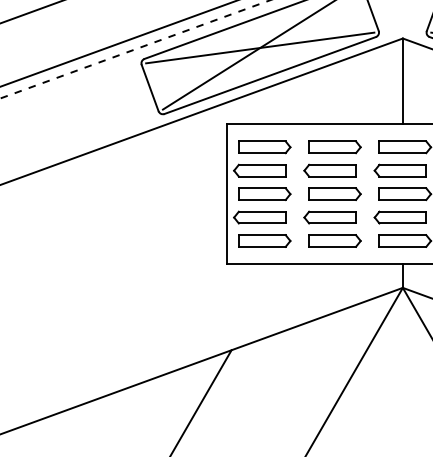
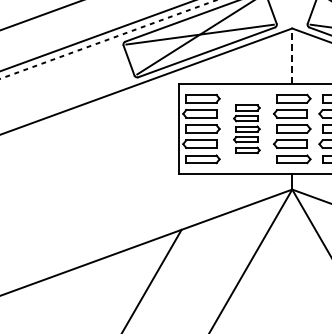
line: (403, 81) -> (292, 56), solid -> dashed
part: (332, 194) -> (246, 129), size x0.7

